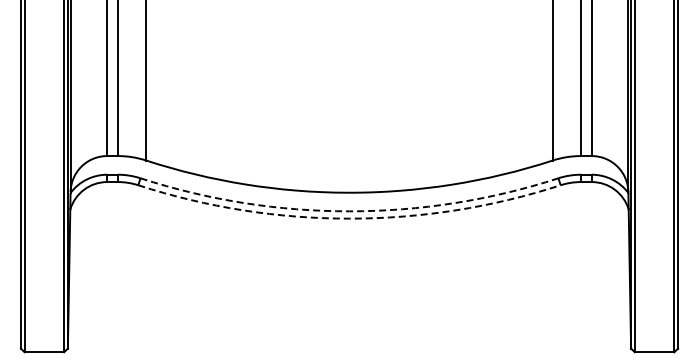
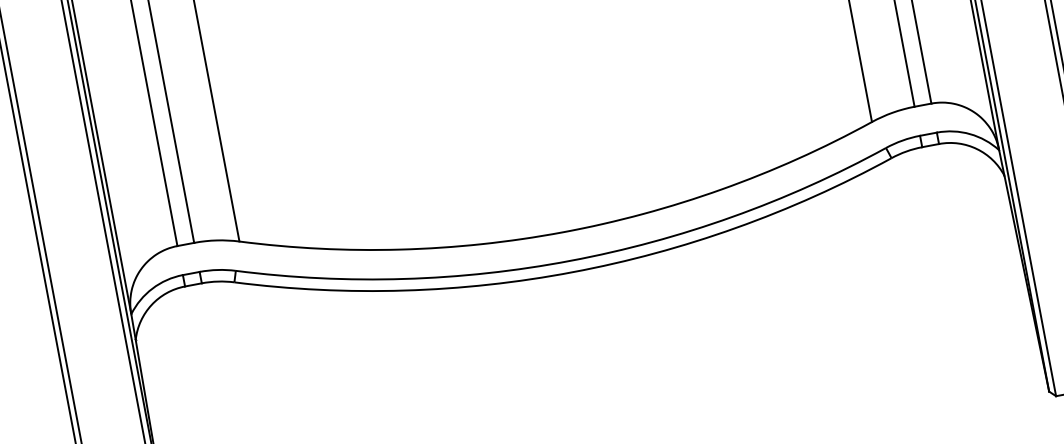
arc: (349, 211) -> (570, 261), dashed -> solid
arc: (349, 218) -> (572, 271), dashed -> solid

